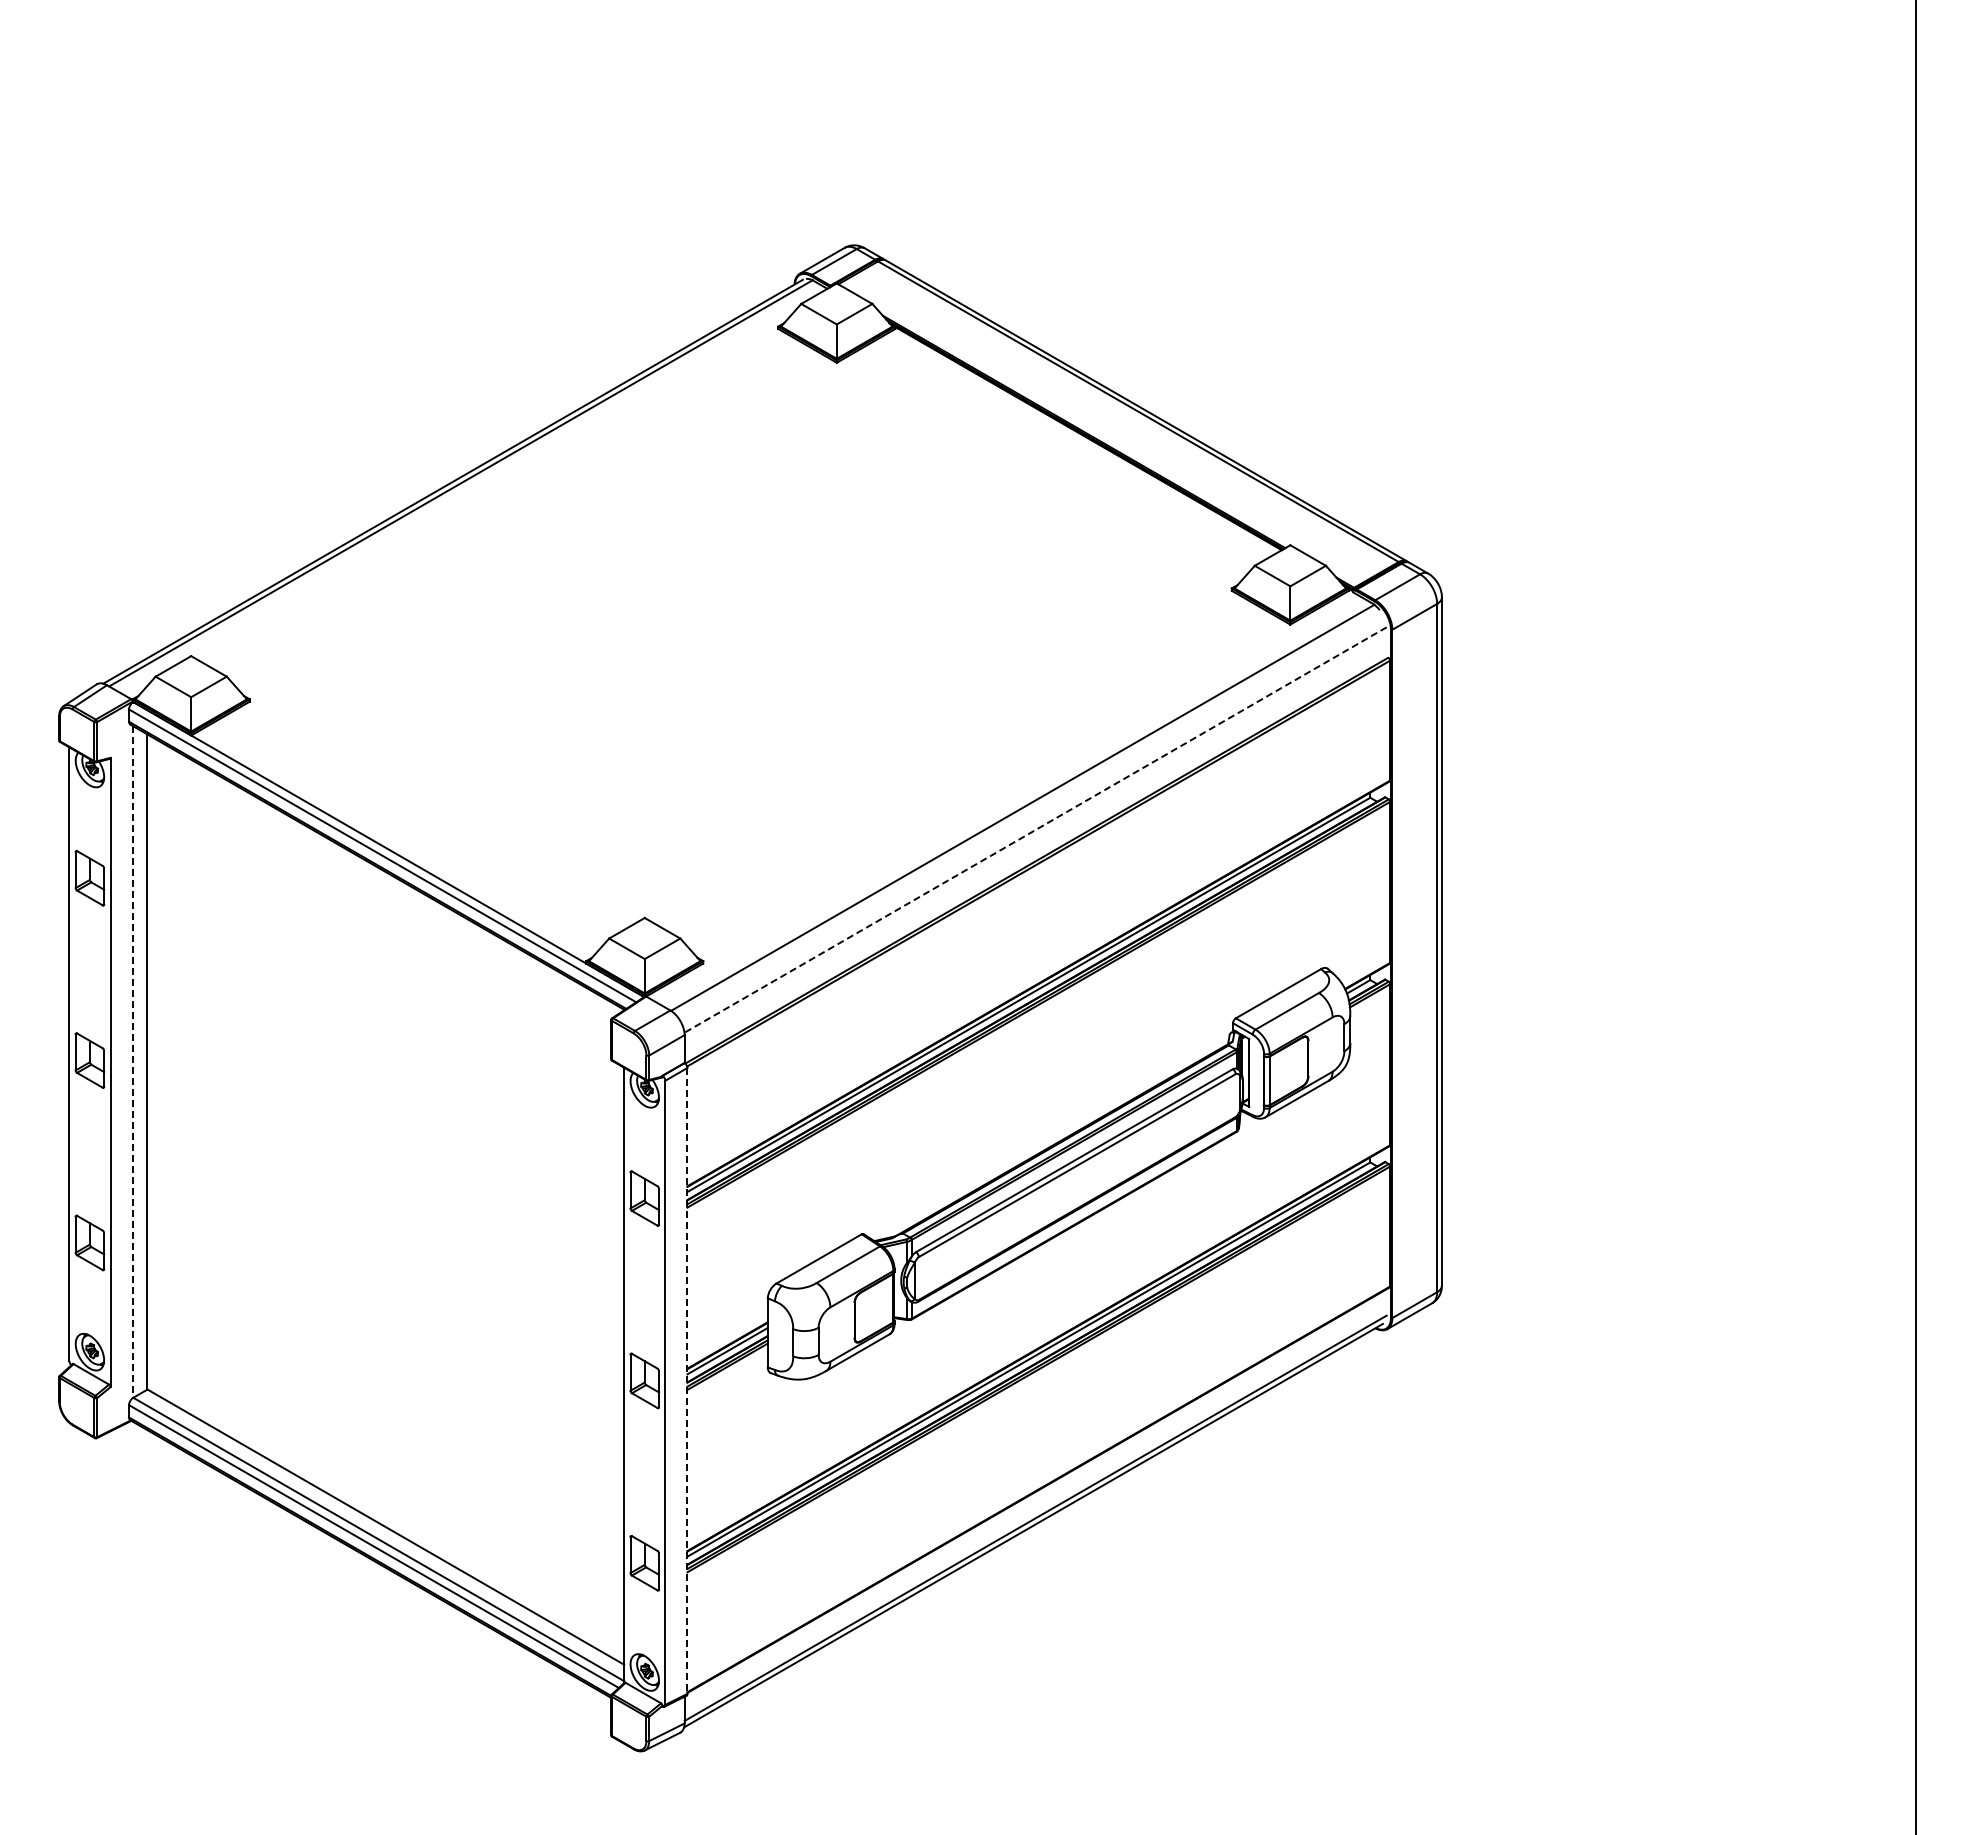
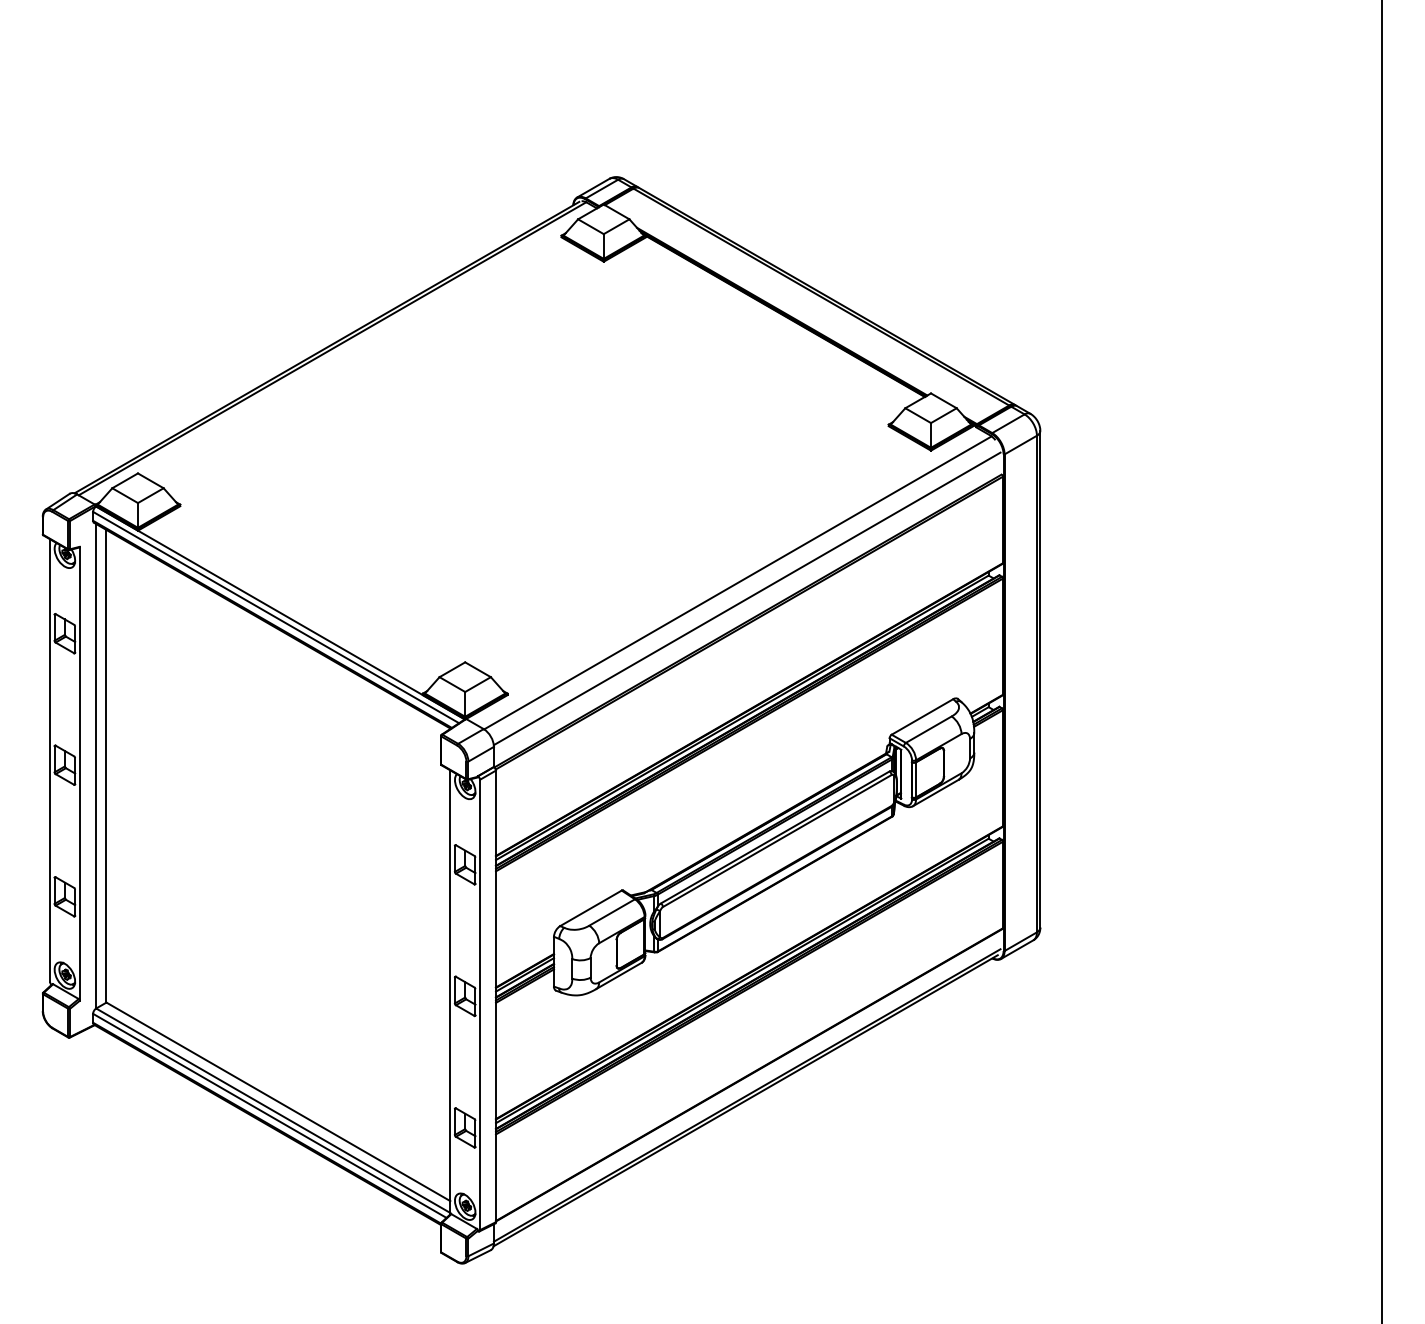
line: (1035, 830) -> (747, 599), dashed -> solid
line: (132, 1062) -> (95, 766), dashed -> solid
line: (687, 1380) -> (496, 996), dashed -> solid

